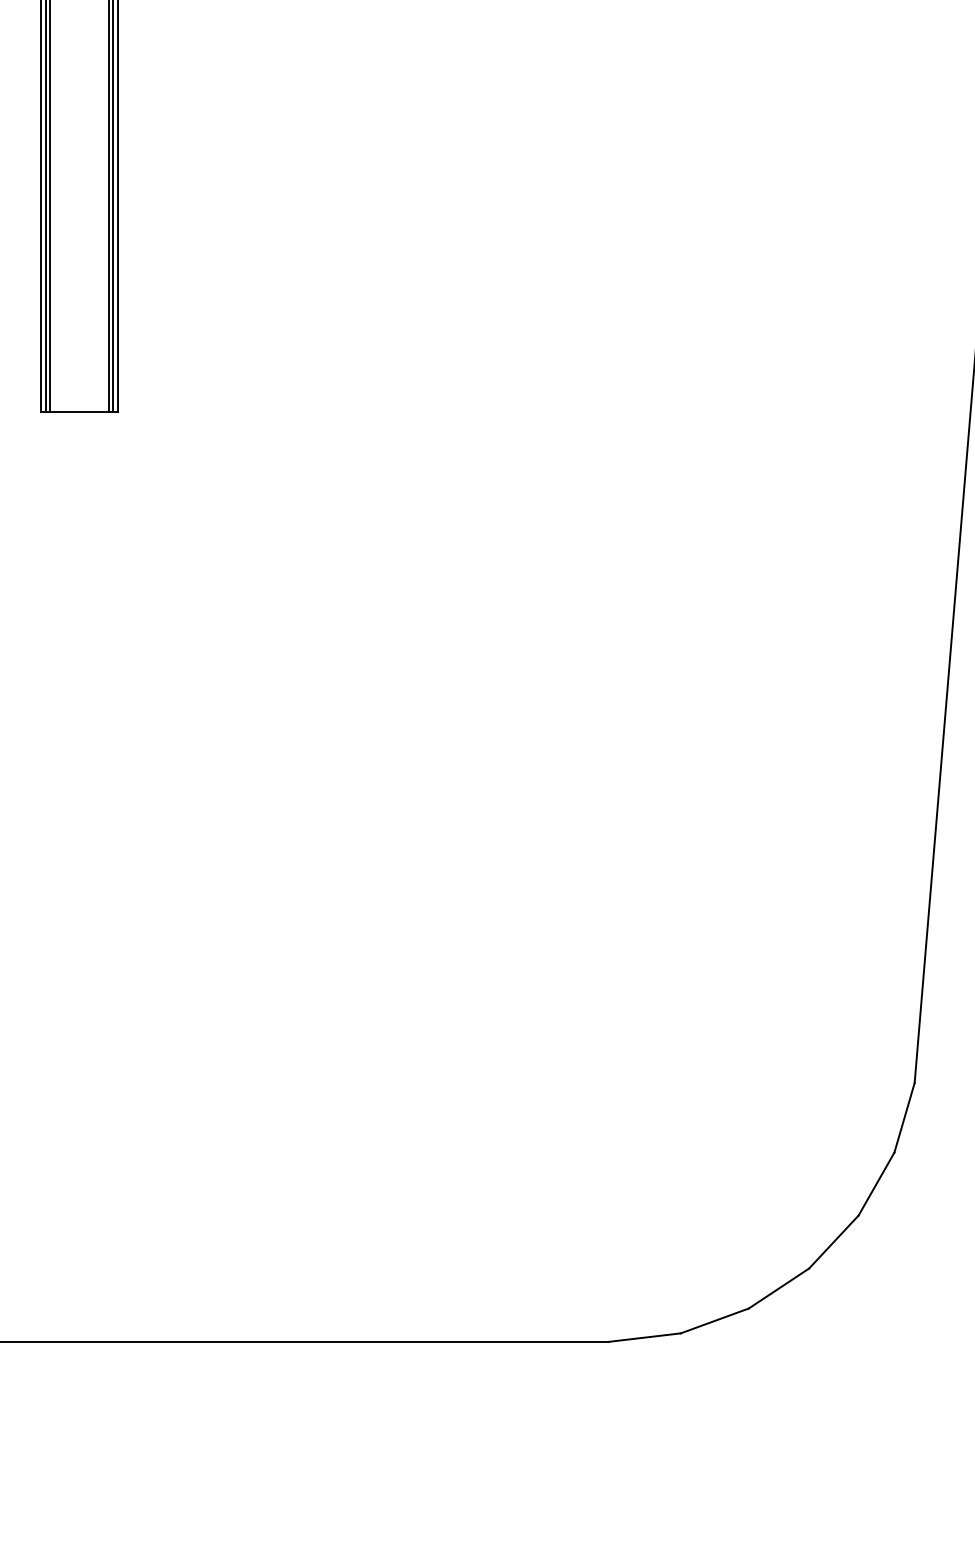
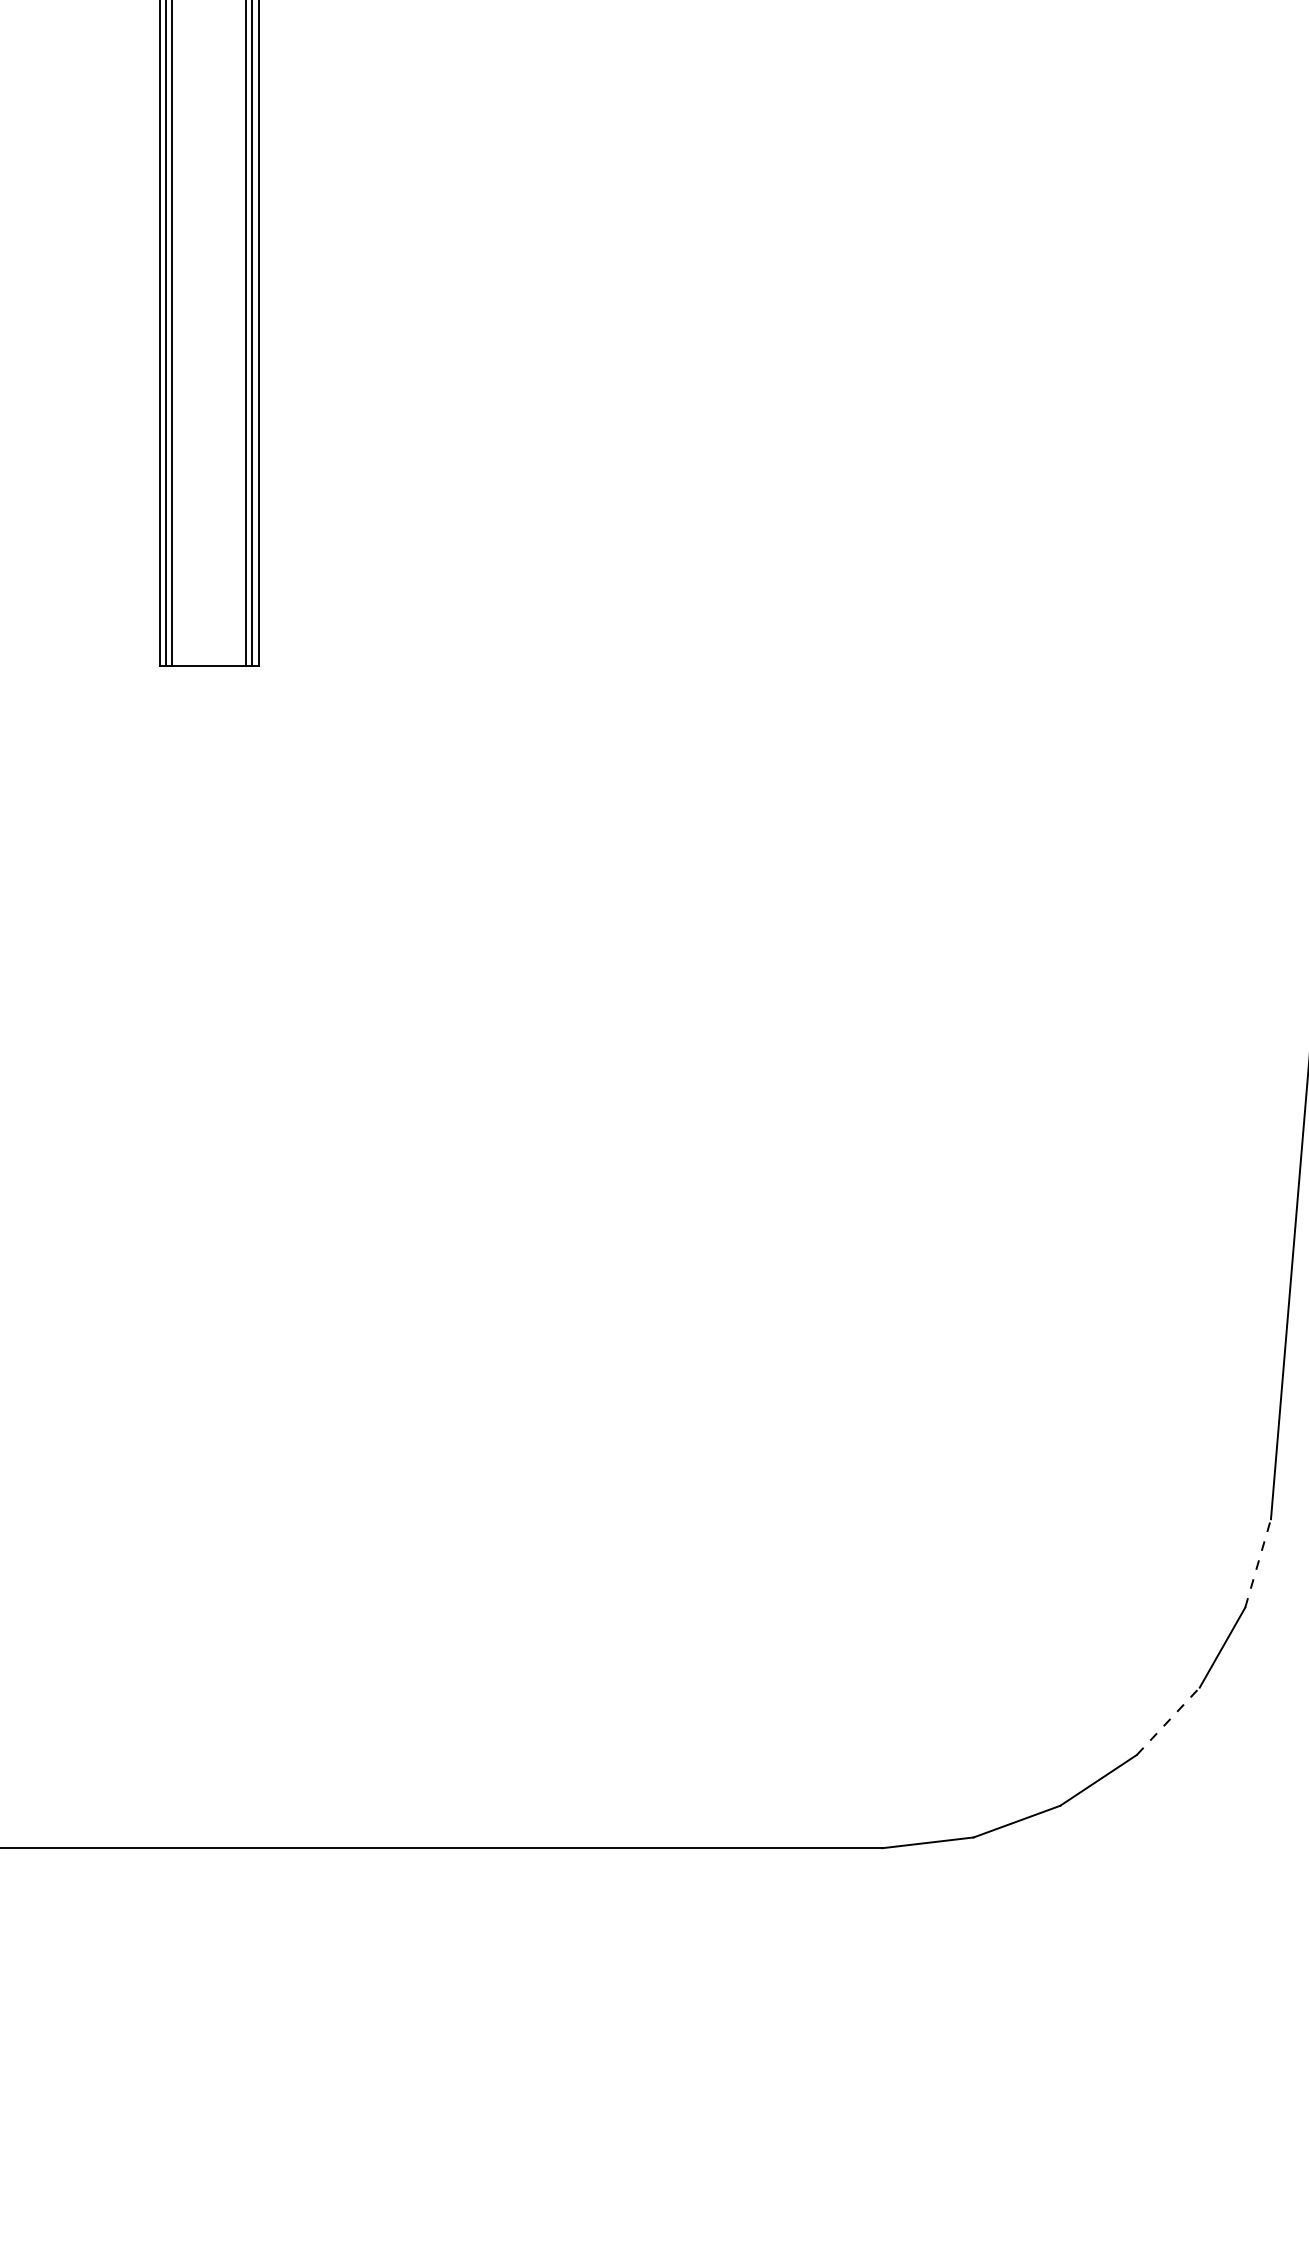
line: (904, 1117) -> (1258, 1562), solid -> dashed
line: (834, 1241) -> (1168, 1720), solid -> dashed

